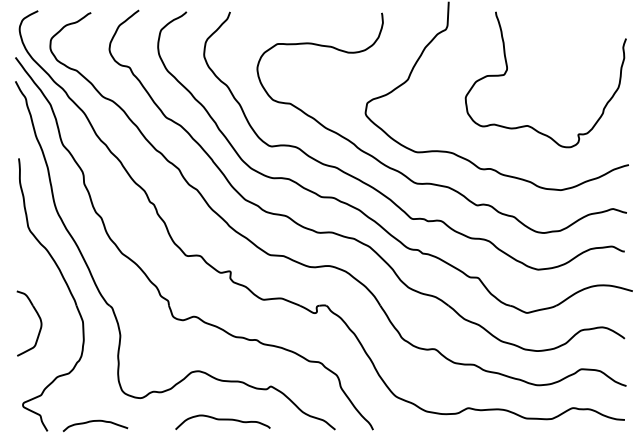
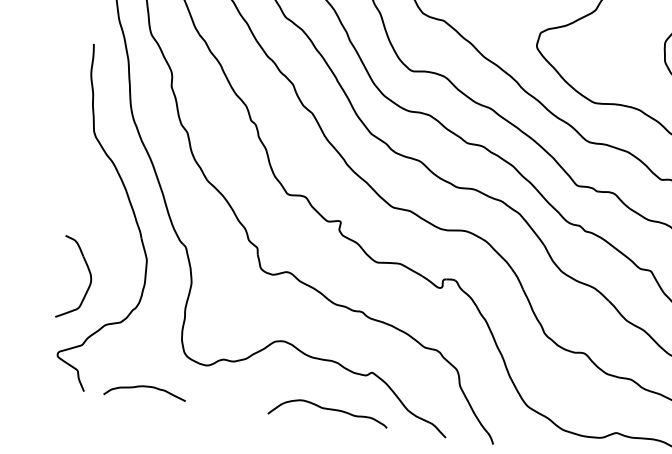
part: (39, 319) -> (89, 274), moved
curve: (222, 420) -> (328, 410), moved

